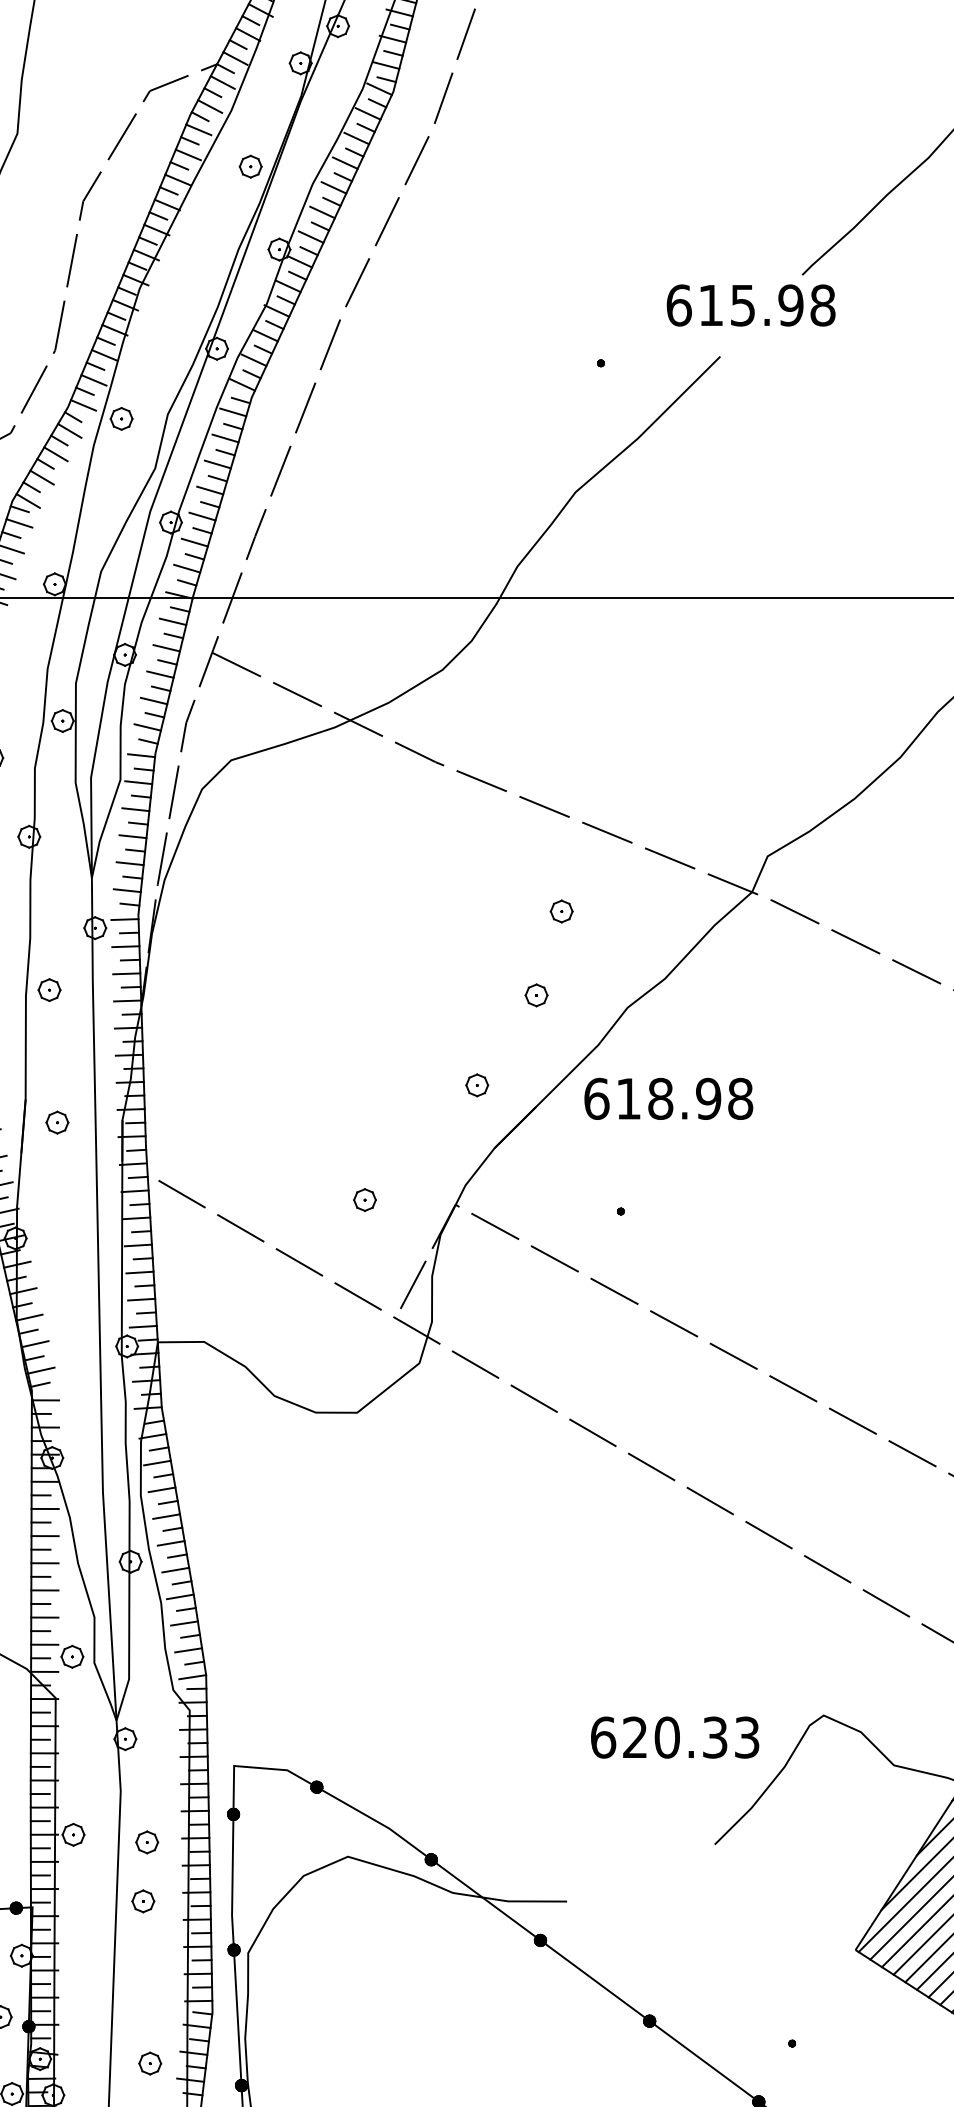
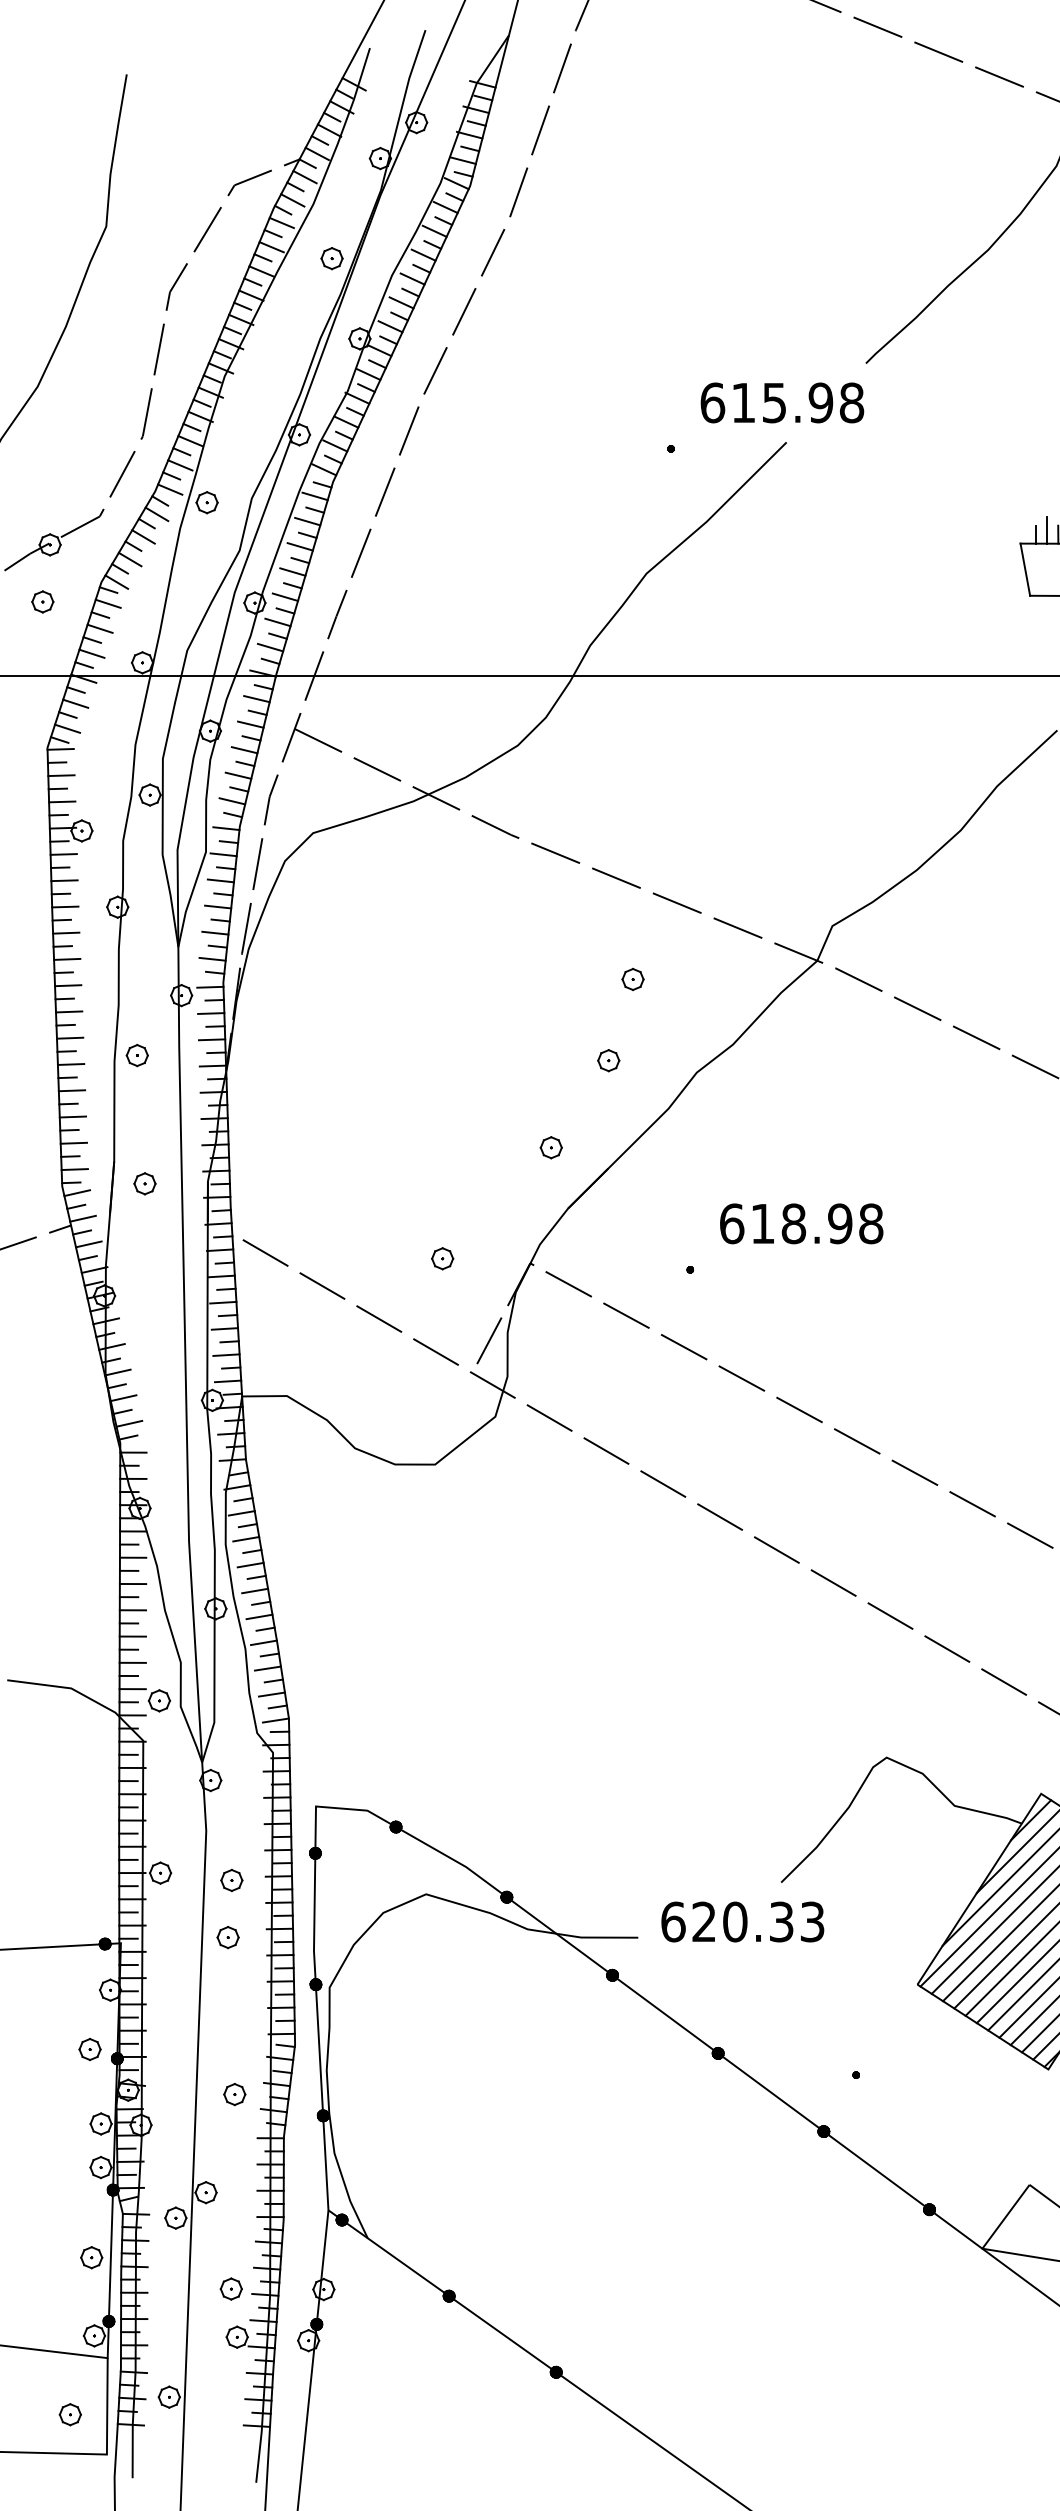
text: (751, 305) -> (782, 402), moved
text: (668, 1098) -> (801, 1223), moved
text: (674, 1737) -> (742, 1921), moved

